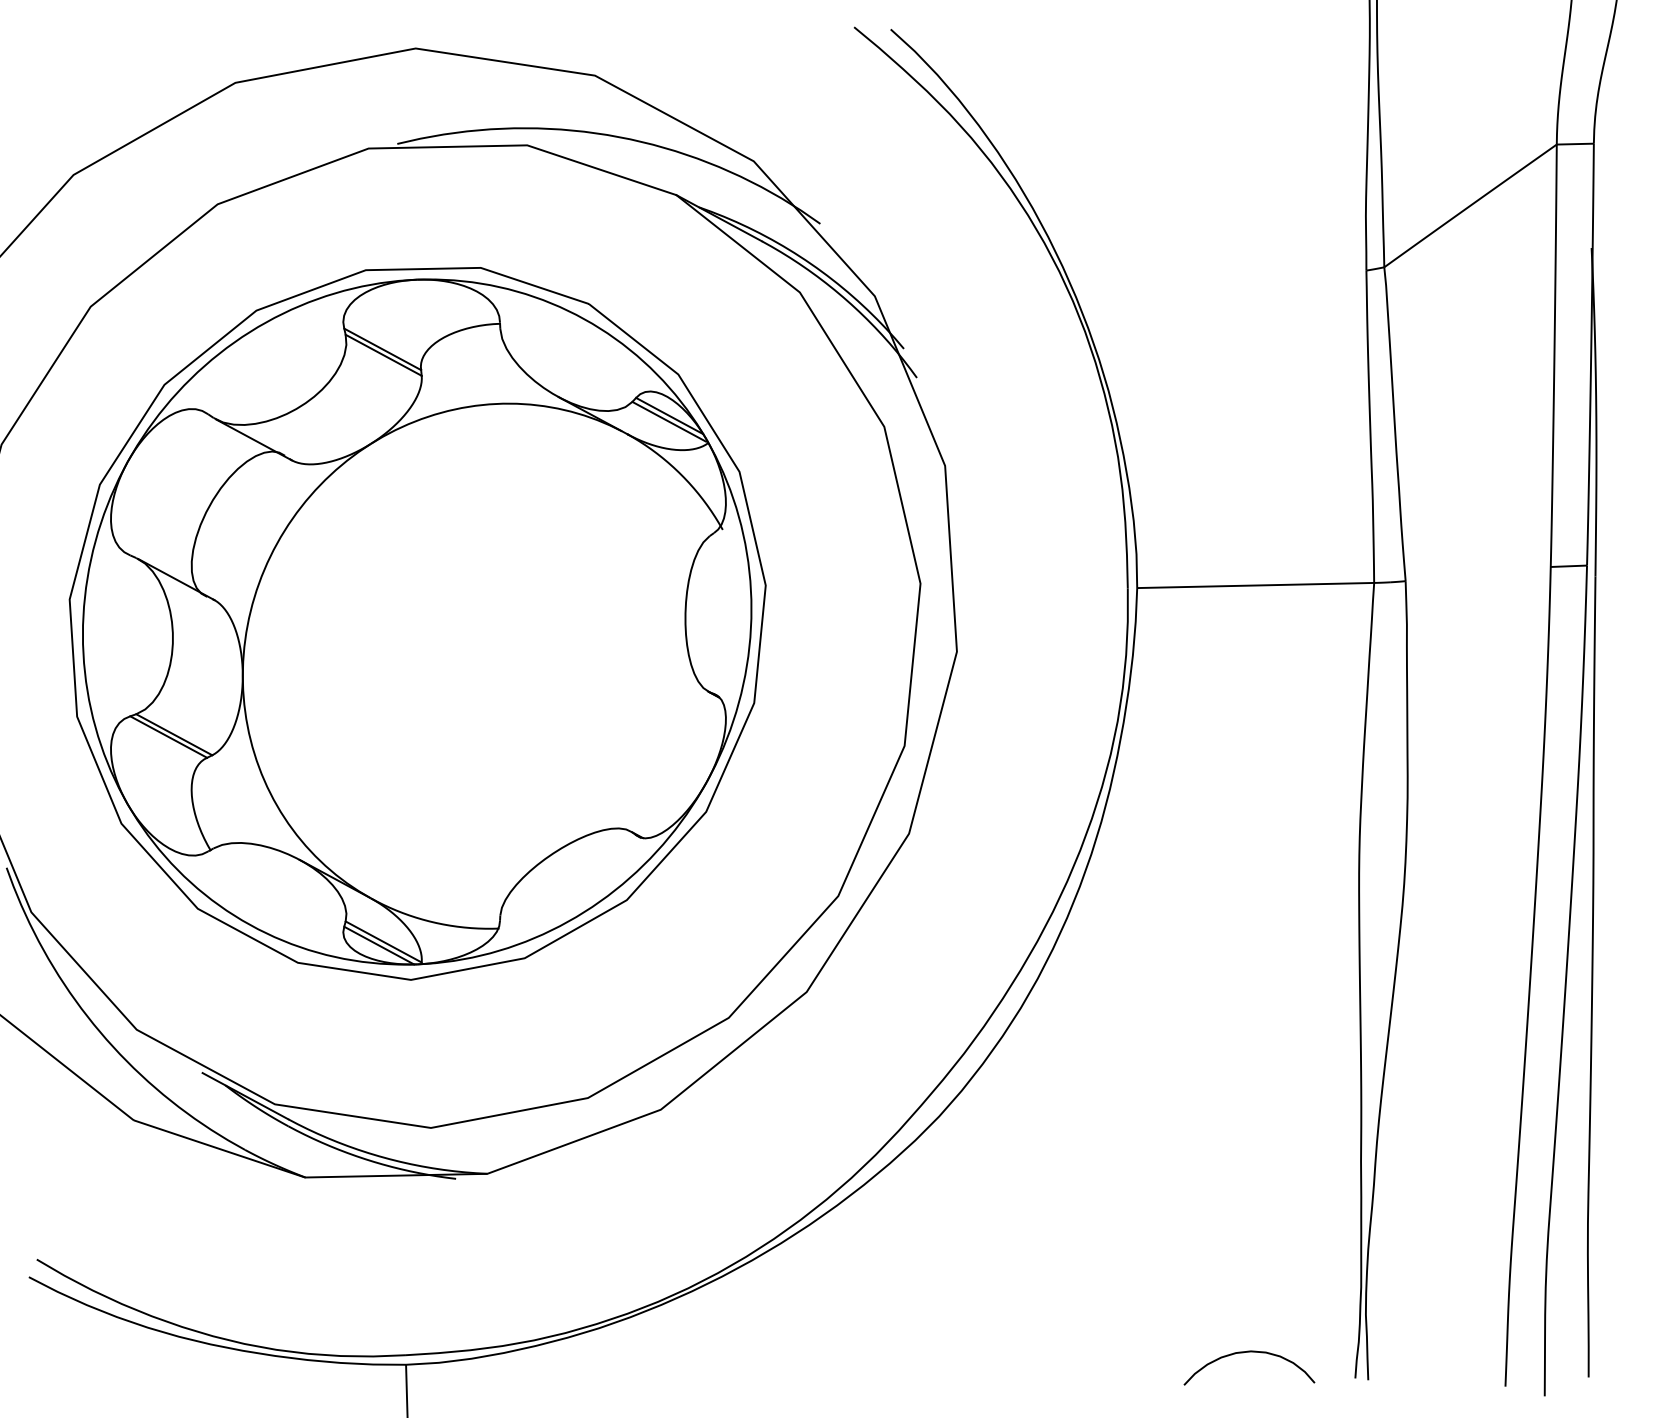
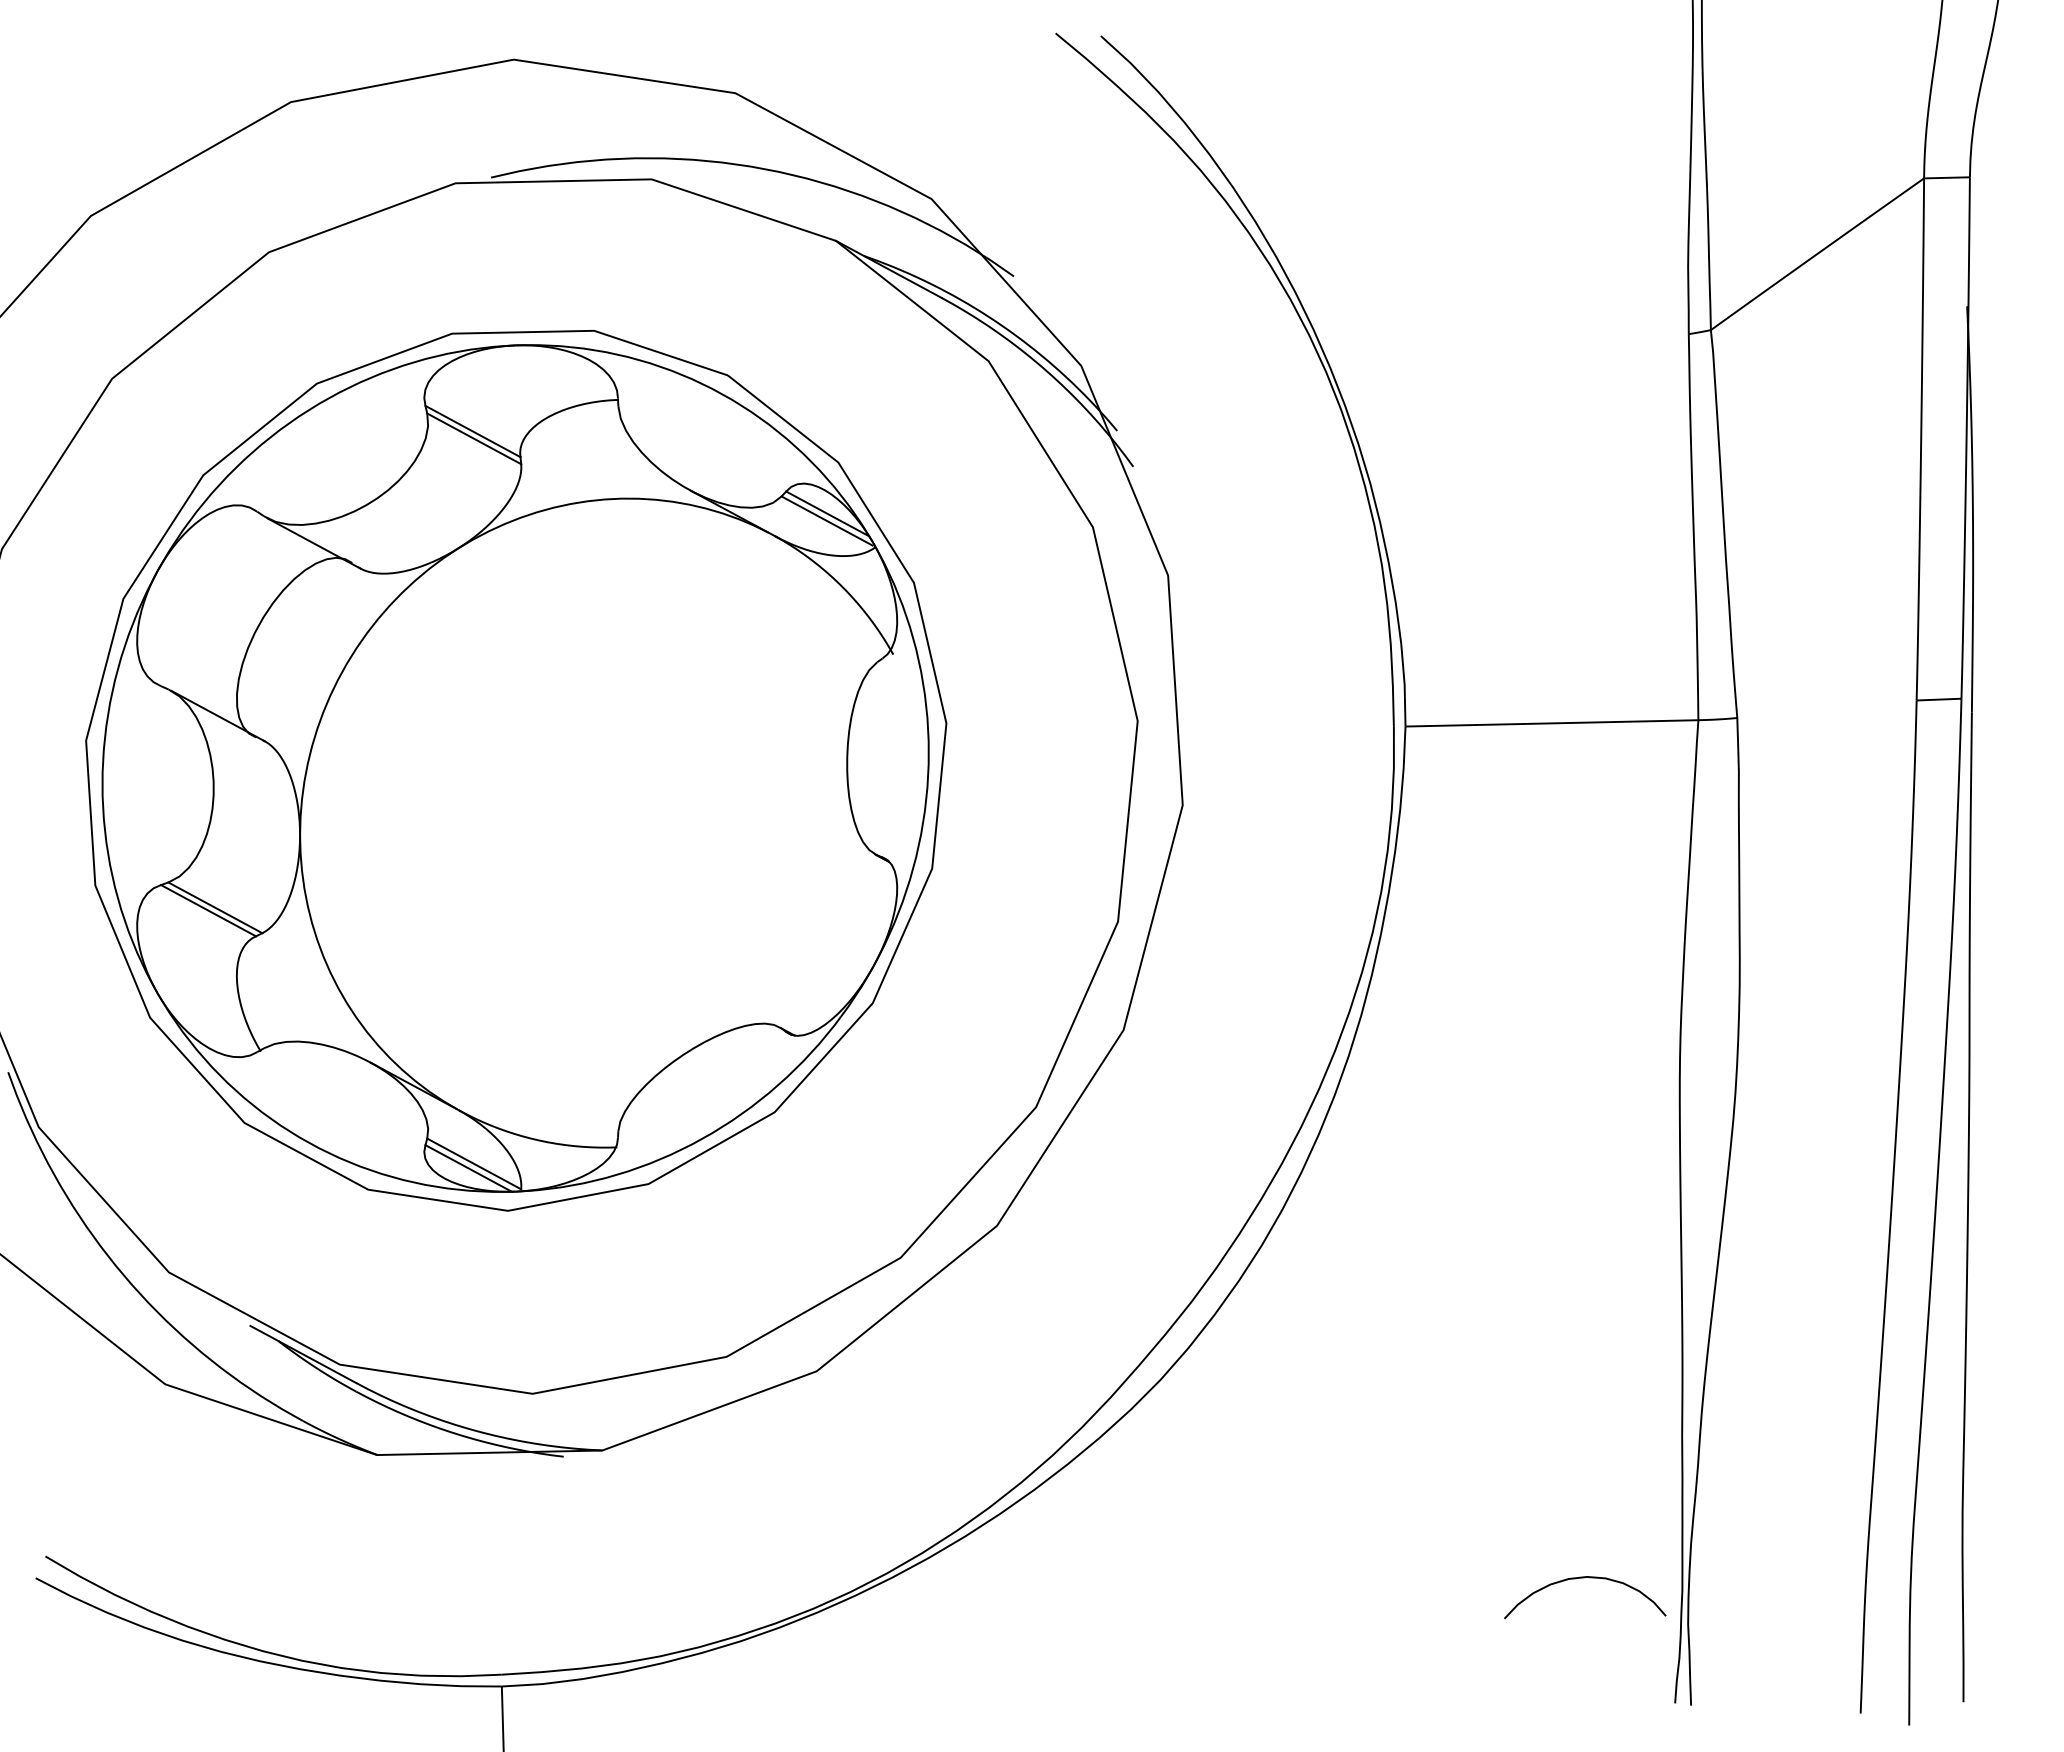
curve: (1248, 1352) -> (1584, 1578), moved

